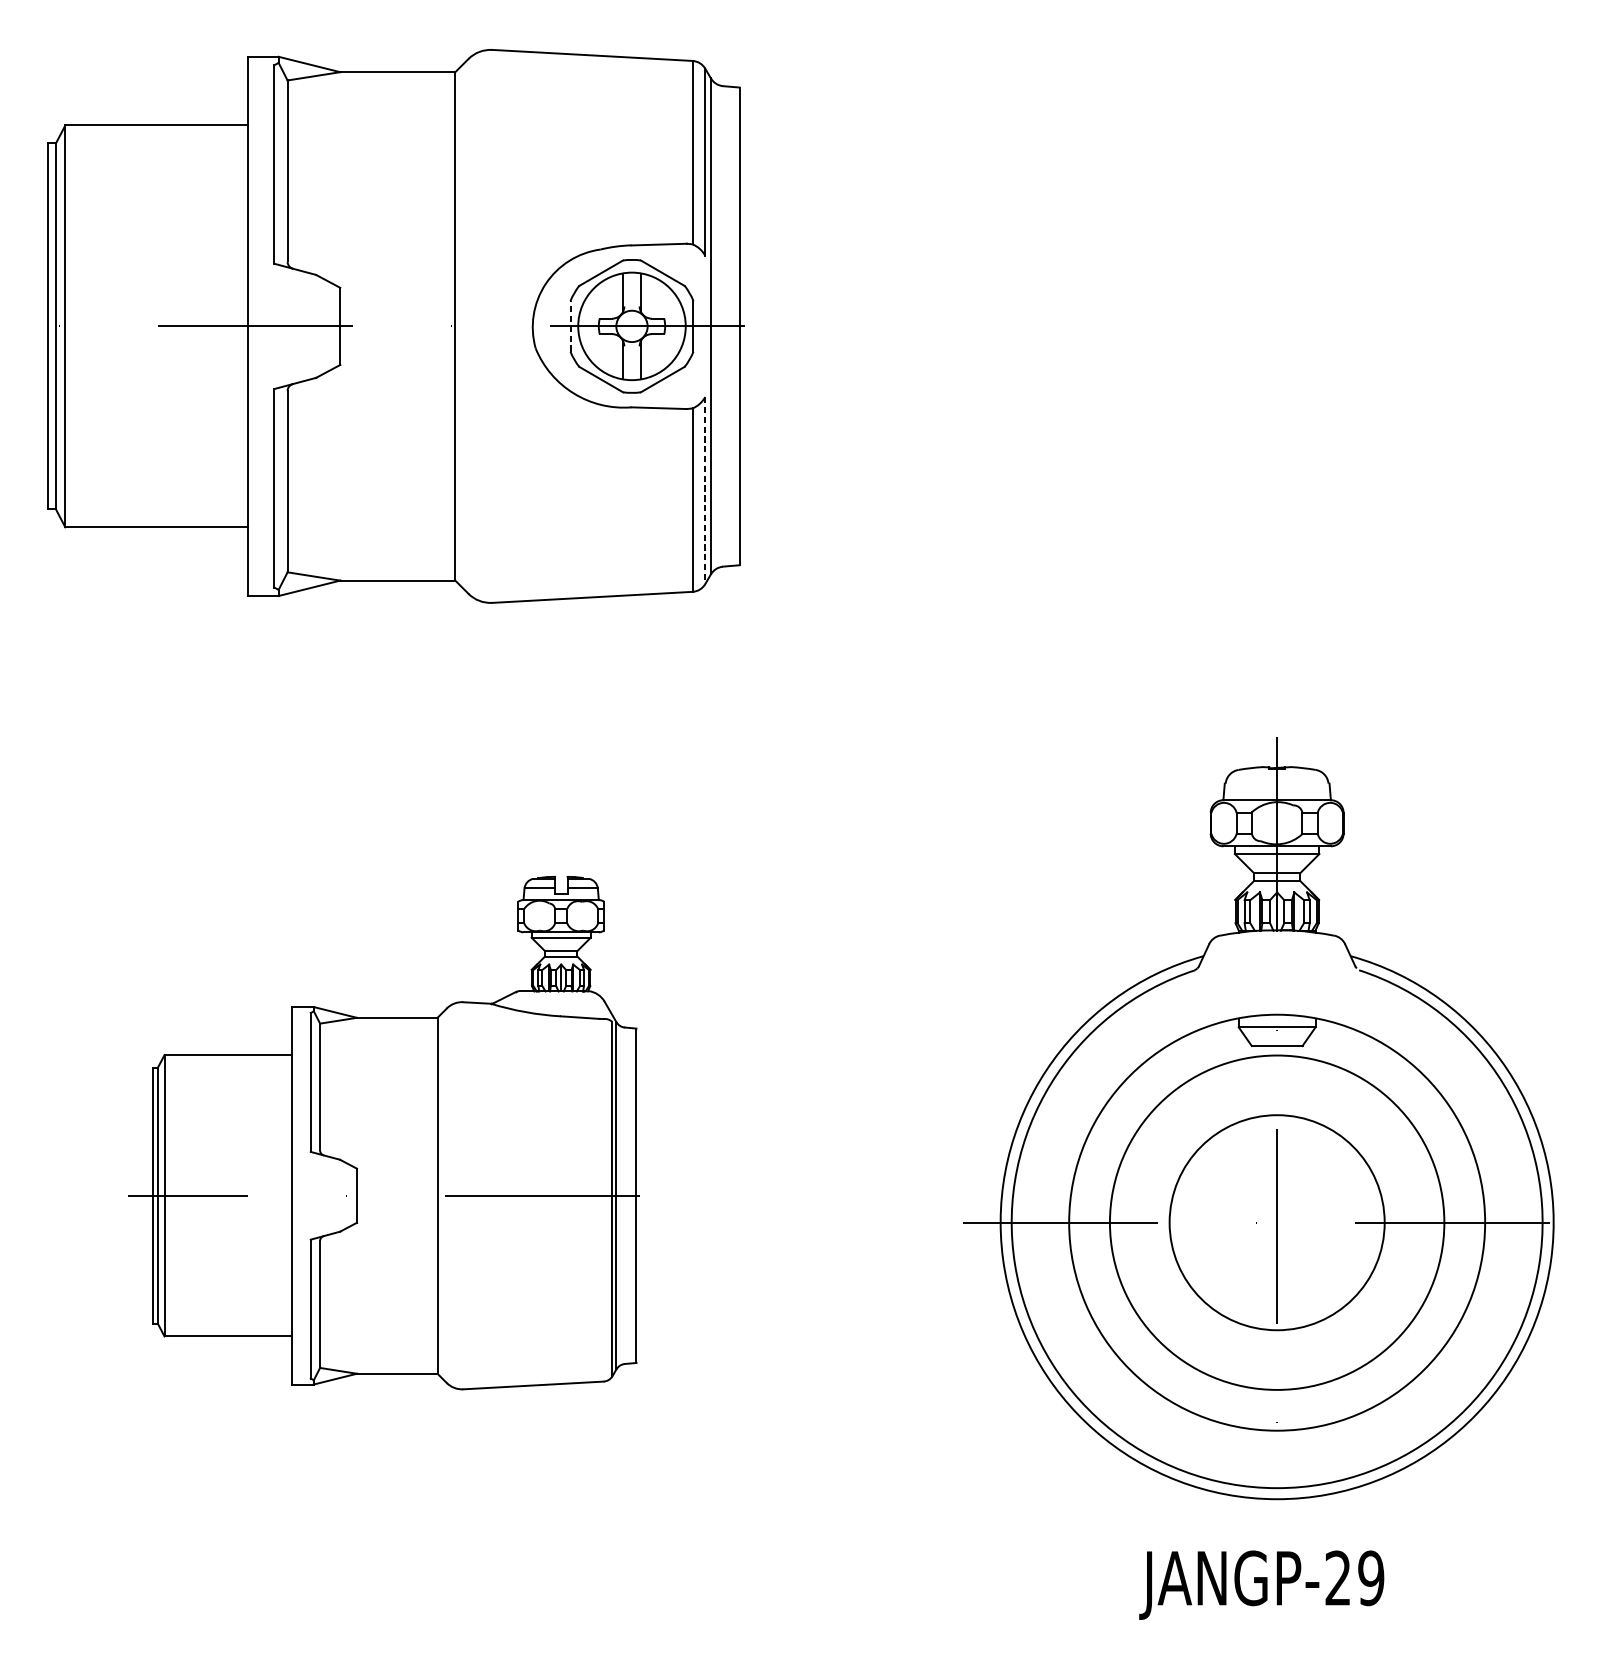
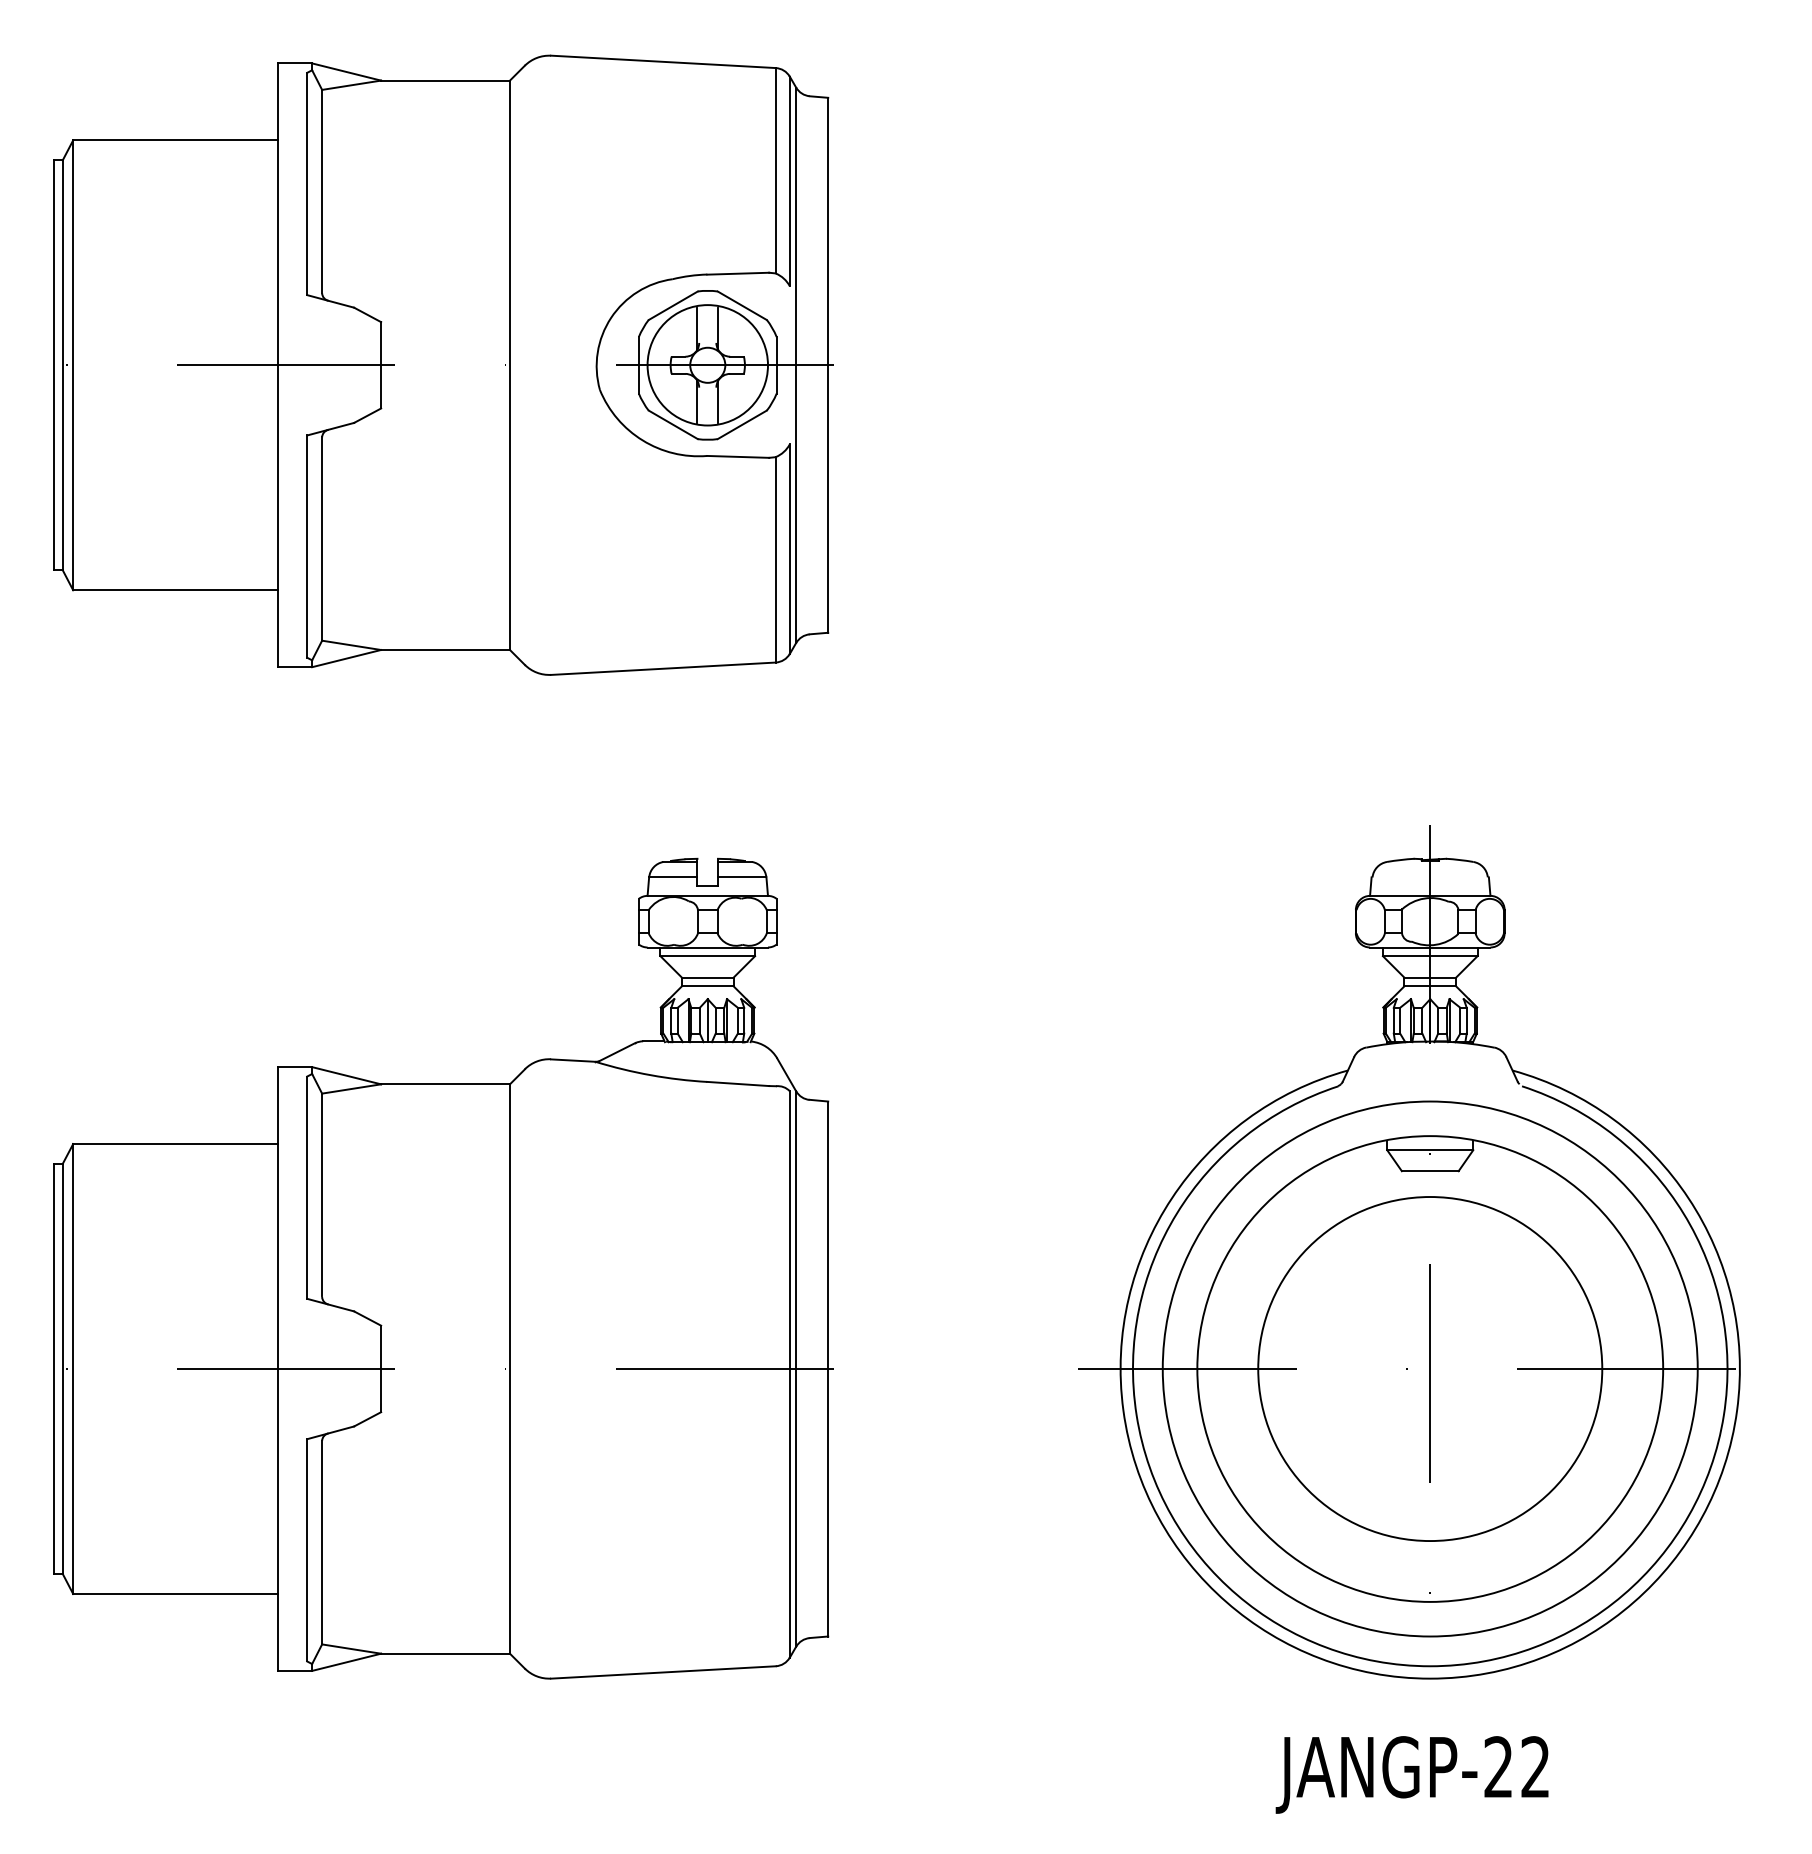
line: (570, 325) -> (638, 364), dashed -> solid
line: (704, 490) -> (789, 549), dashed -> solid
part: (395, 1132) -> (443, 1268), size x1.43
circle: (1276, 1222) -> (1429, 1368), size x1.43
circle: (1277, 1223) -> (1430, 1369), size x1.43
text: (1371, 1578) -> (1535, 1767), JANGP-29 -> JANGP-22

